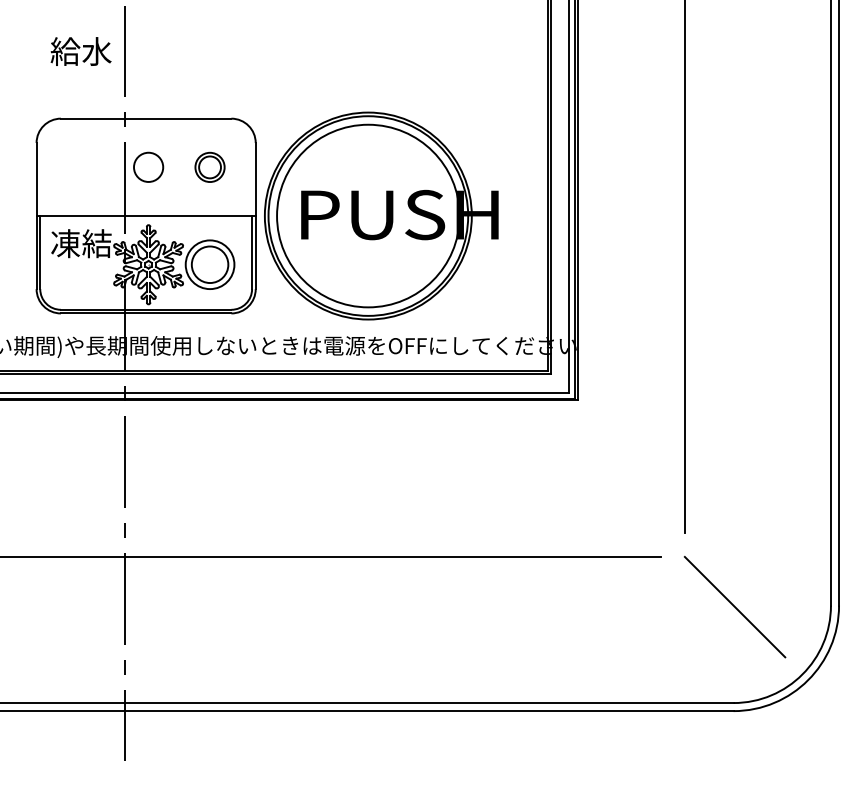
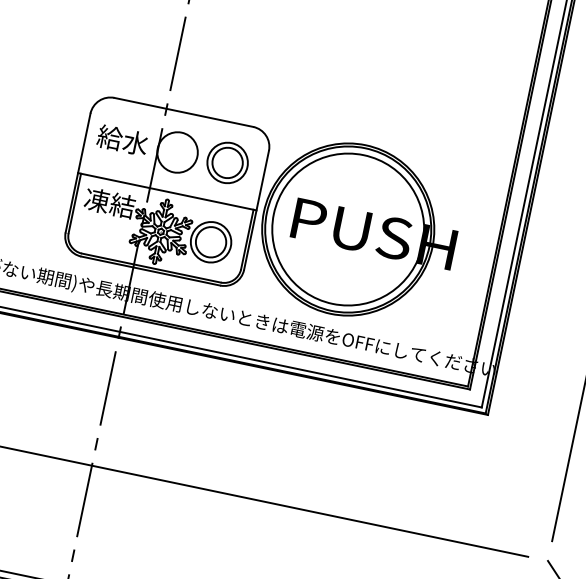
text: (80, 51) -> (122, 140), moved
circle: (148, 167) -> (177, 152), size x1.67
part: (209, 167) -> (227, 162), size x1.67

